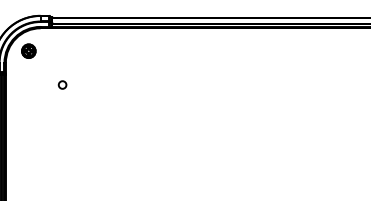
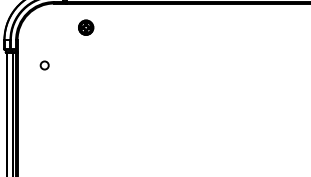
part: (28, 50) -> (85, 26), moved
circle: (62, 84) -> (44, 64), moved

